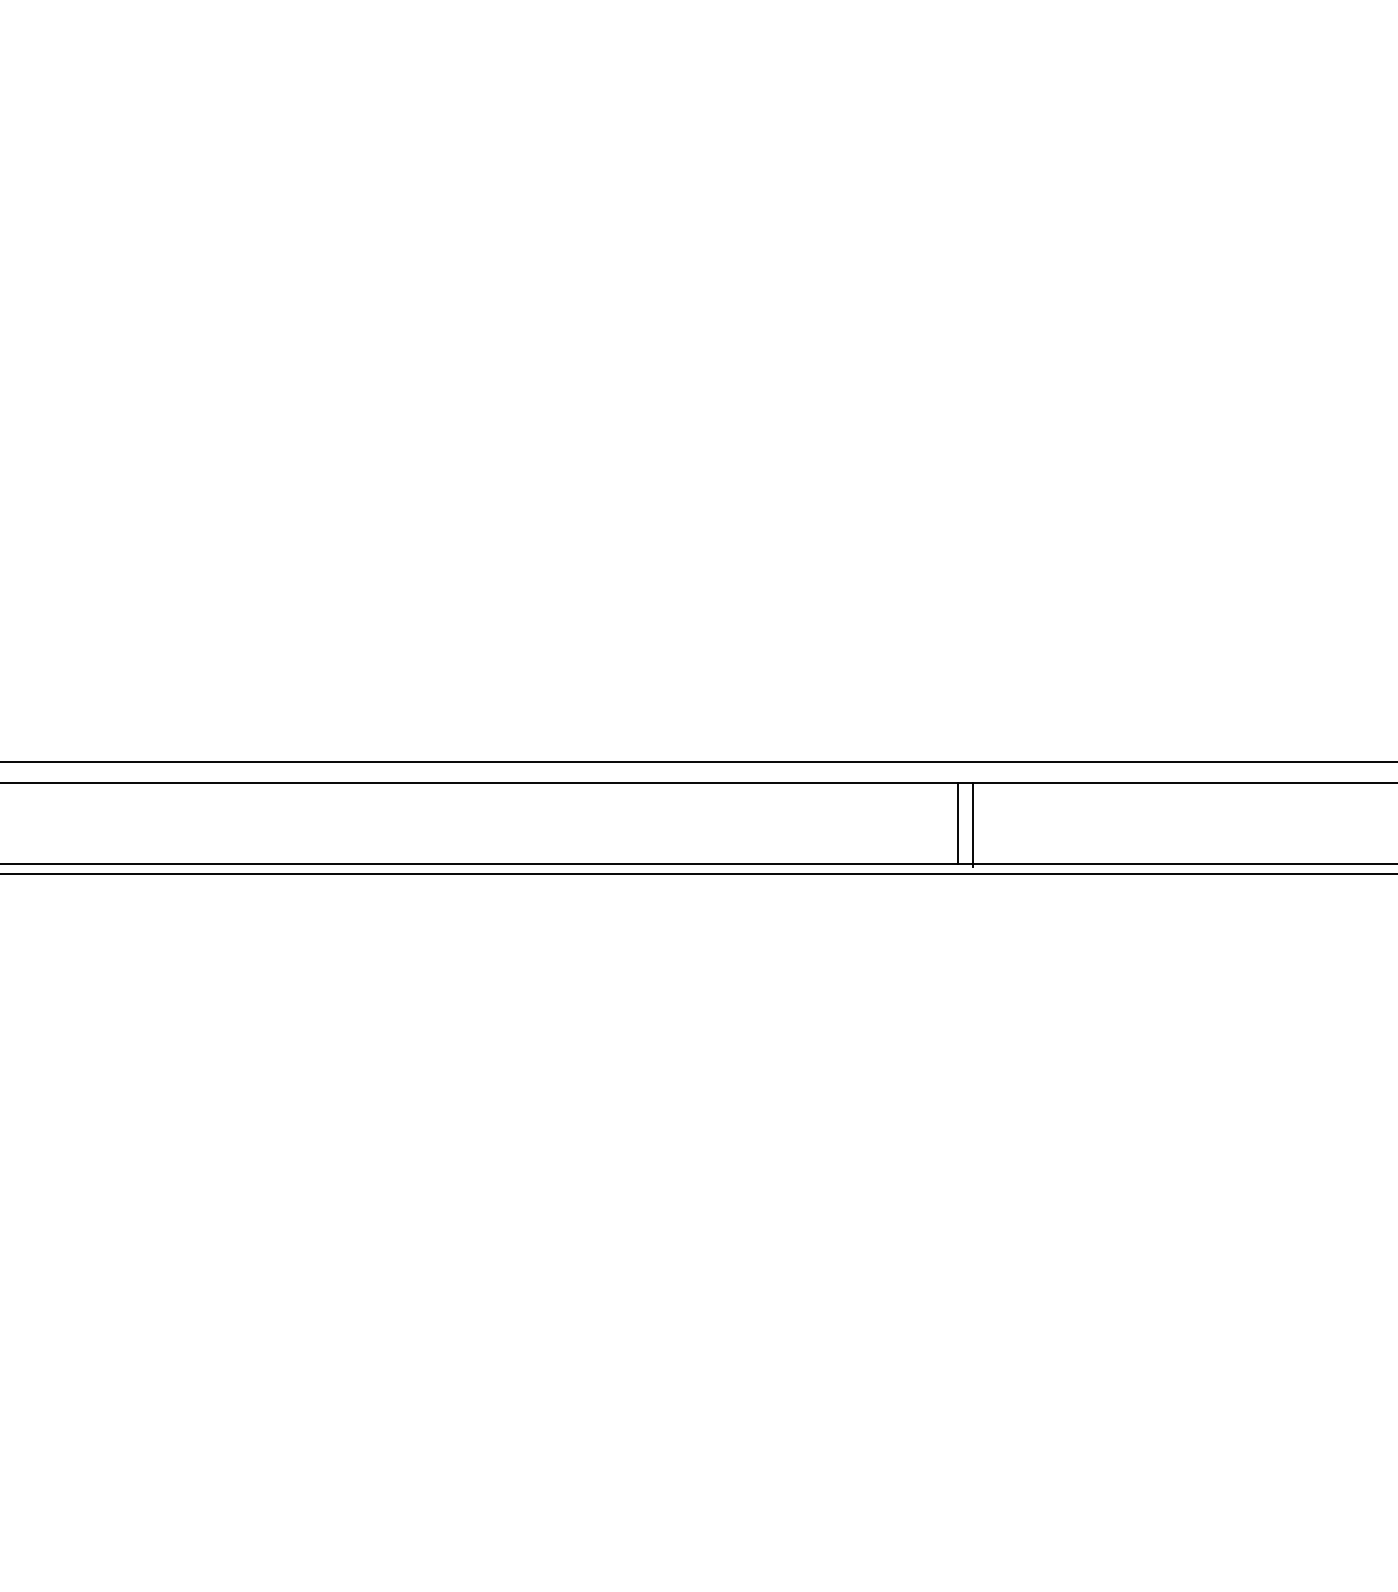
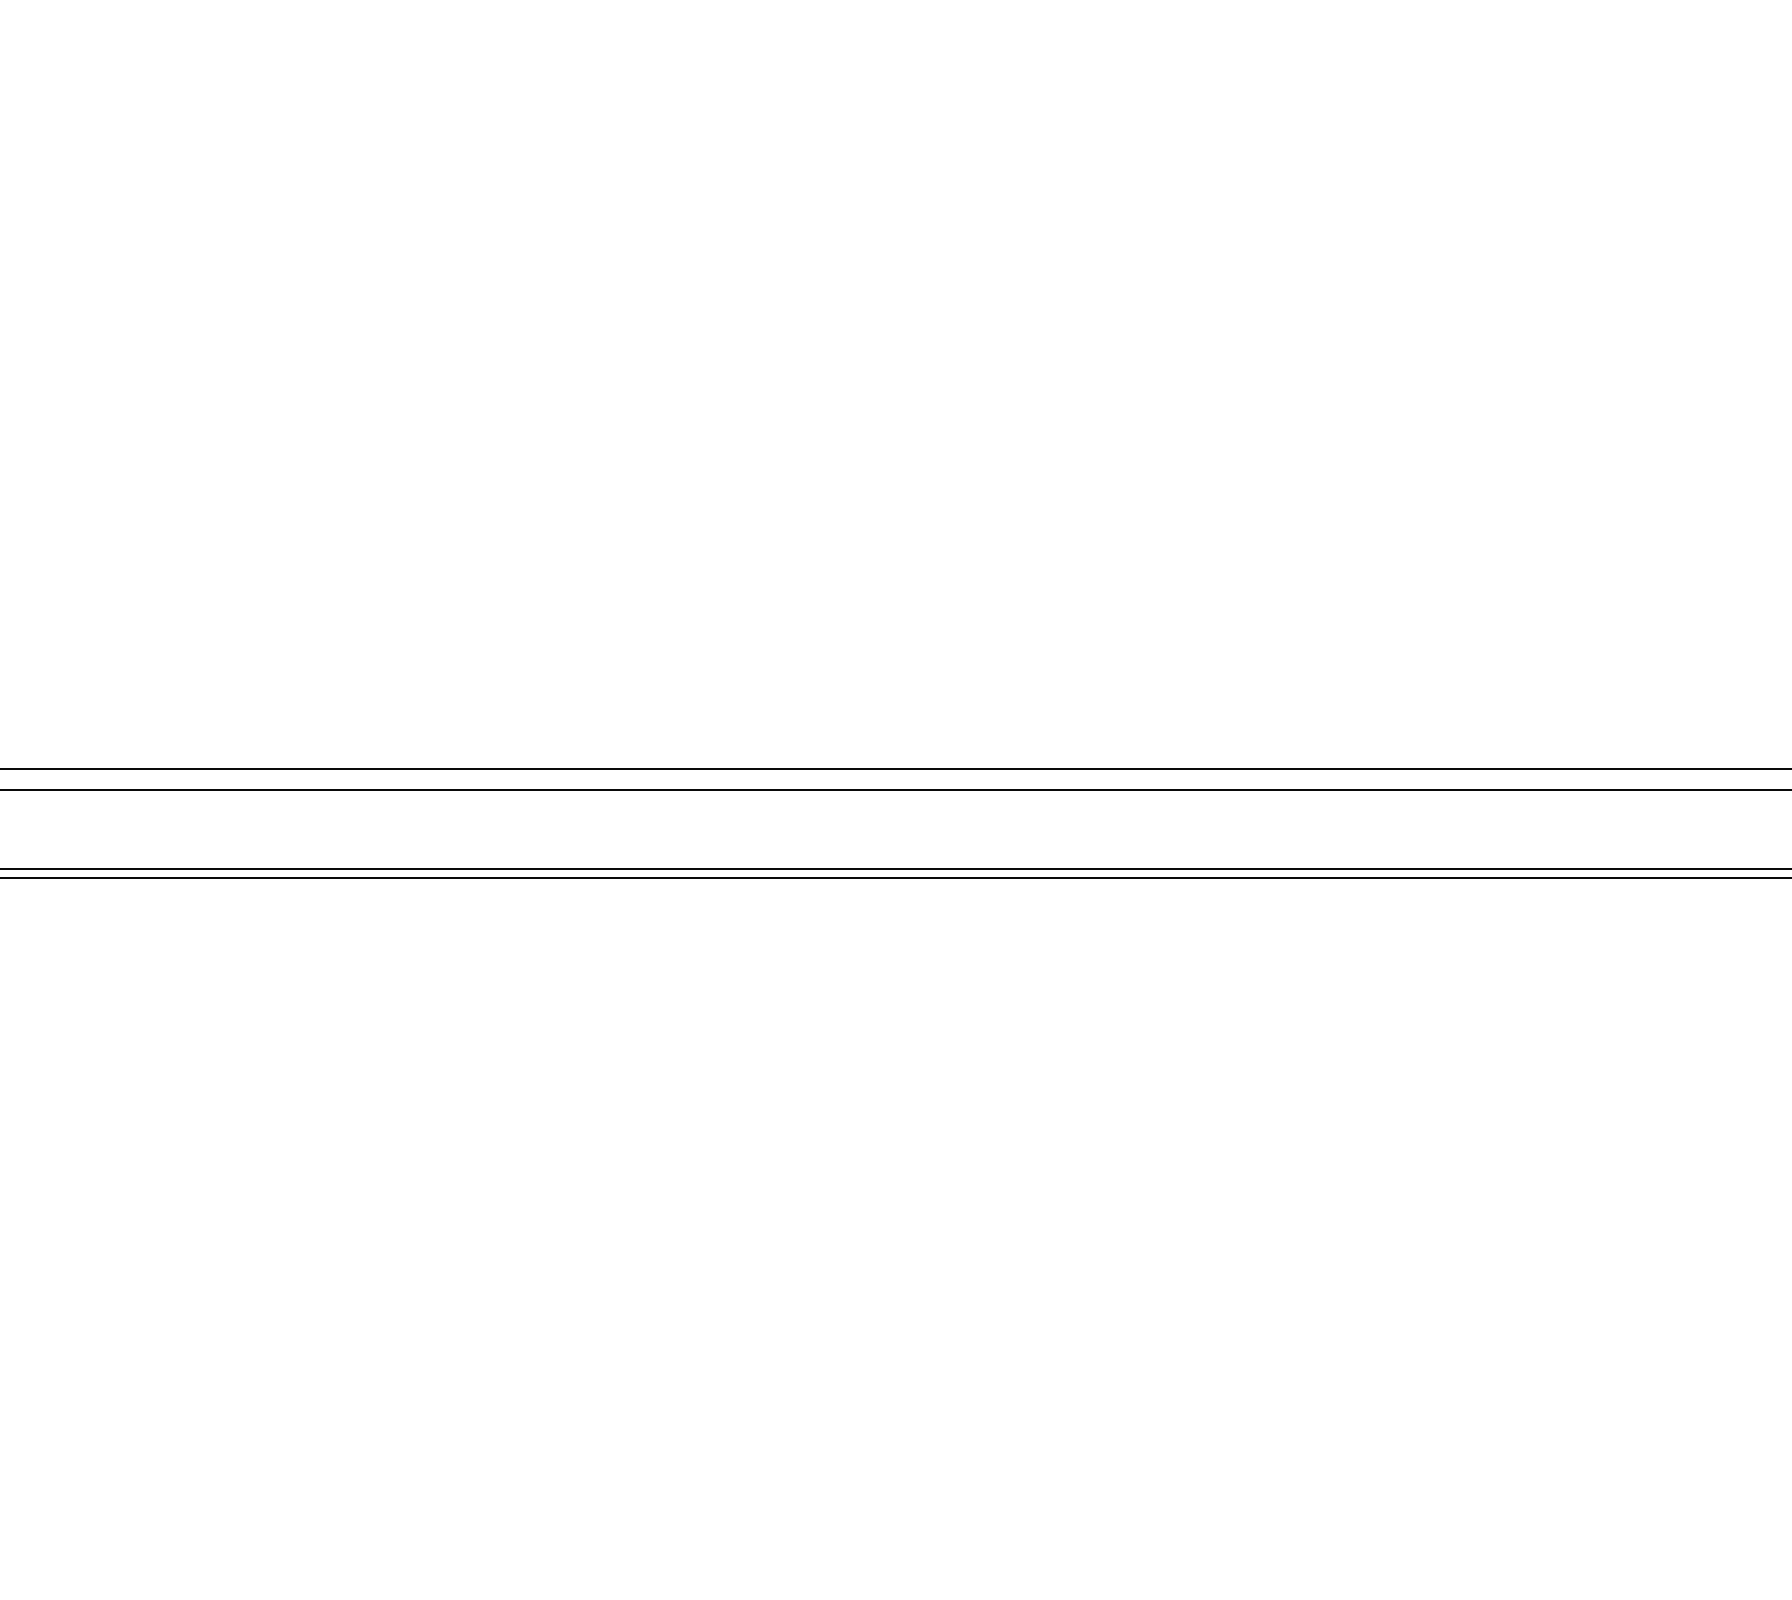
line: (957, 823) -> (862, 829), removed
line: (973, 824) -> (877, 830), removed

